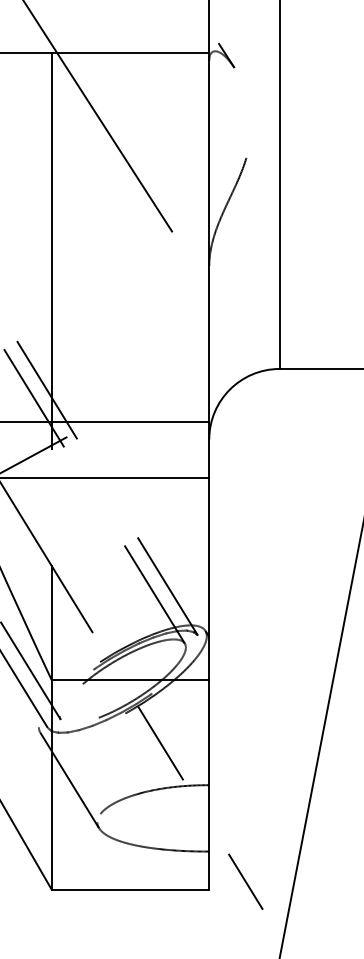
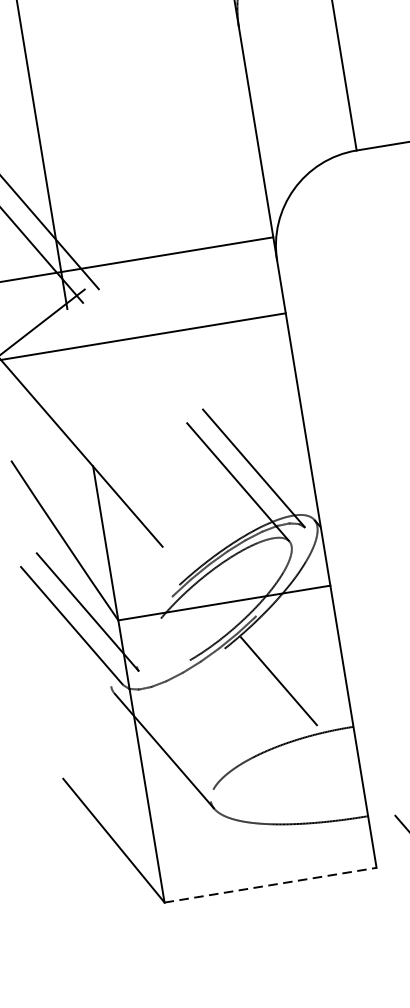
line: (130, 889) -> (270, 884), solid -> dashed

